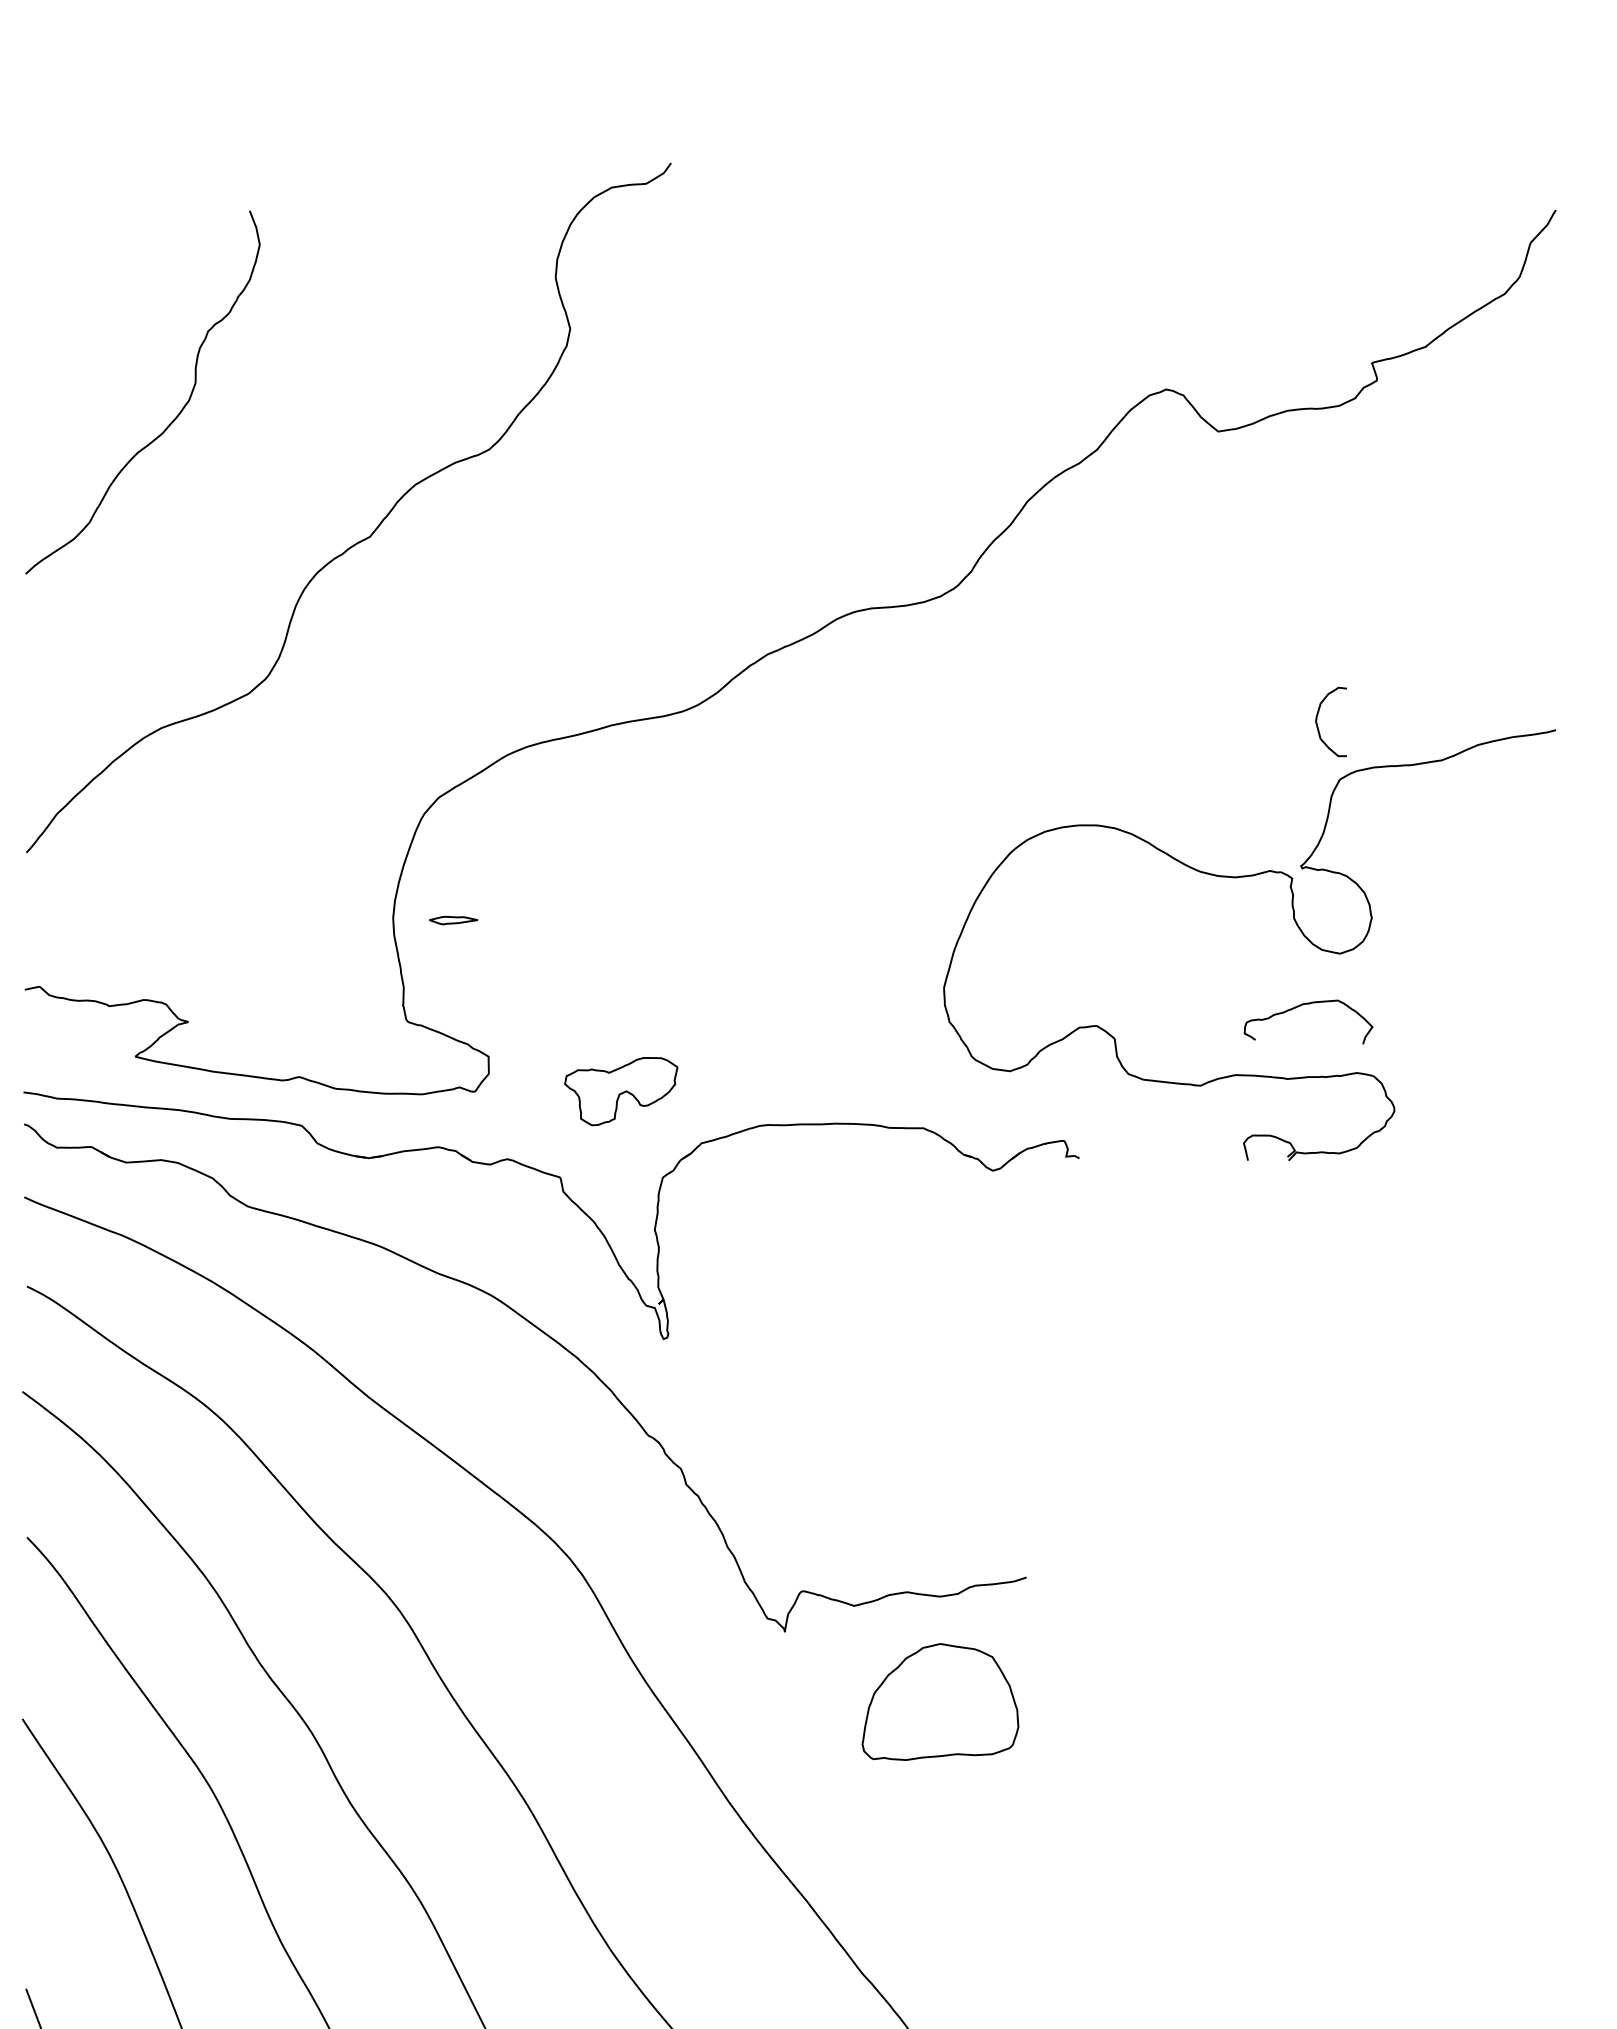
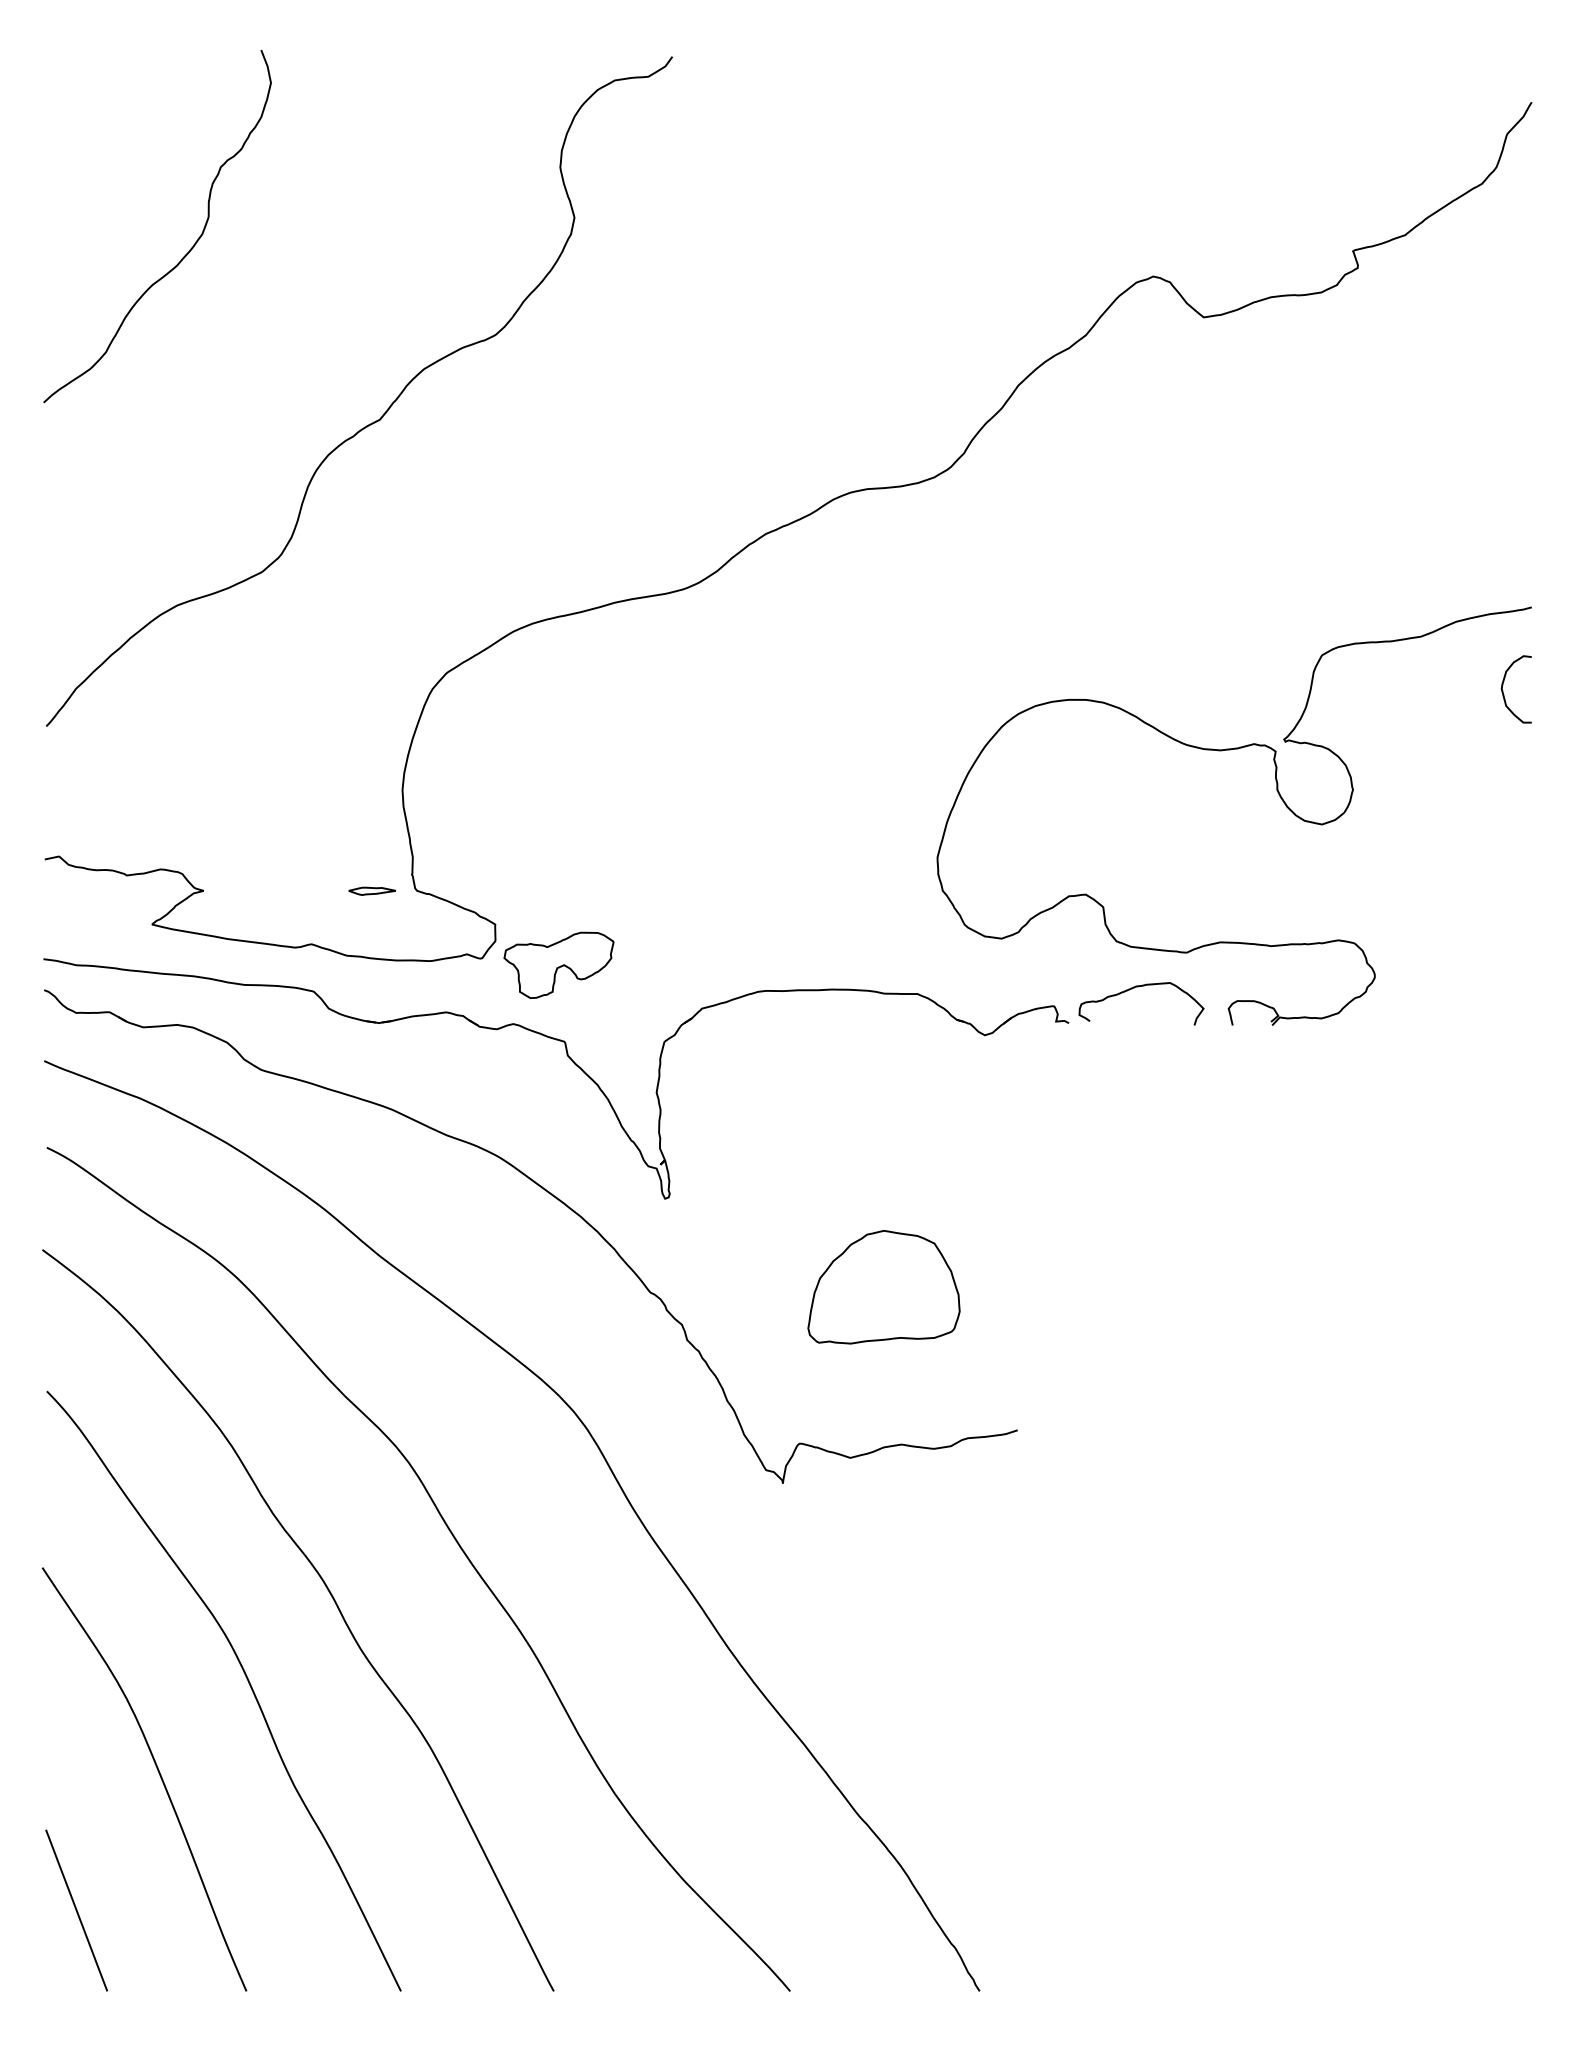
curve: (171, 421) -> (185, 254), moved
curve: (1317, 723) -> (1503, 690), moved
part: (452, 919) -> (371, 890), moved
curve: (1305, 1005) -> (1138, 987), moved
part: (620, 1090) -> (558, 964), moved
part: (939, 1702) -> (883, 1287), moved

